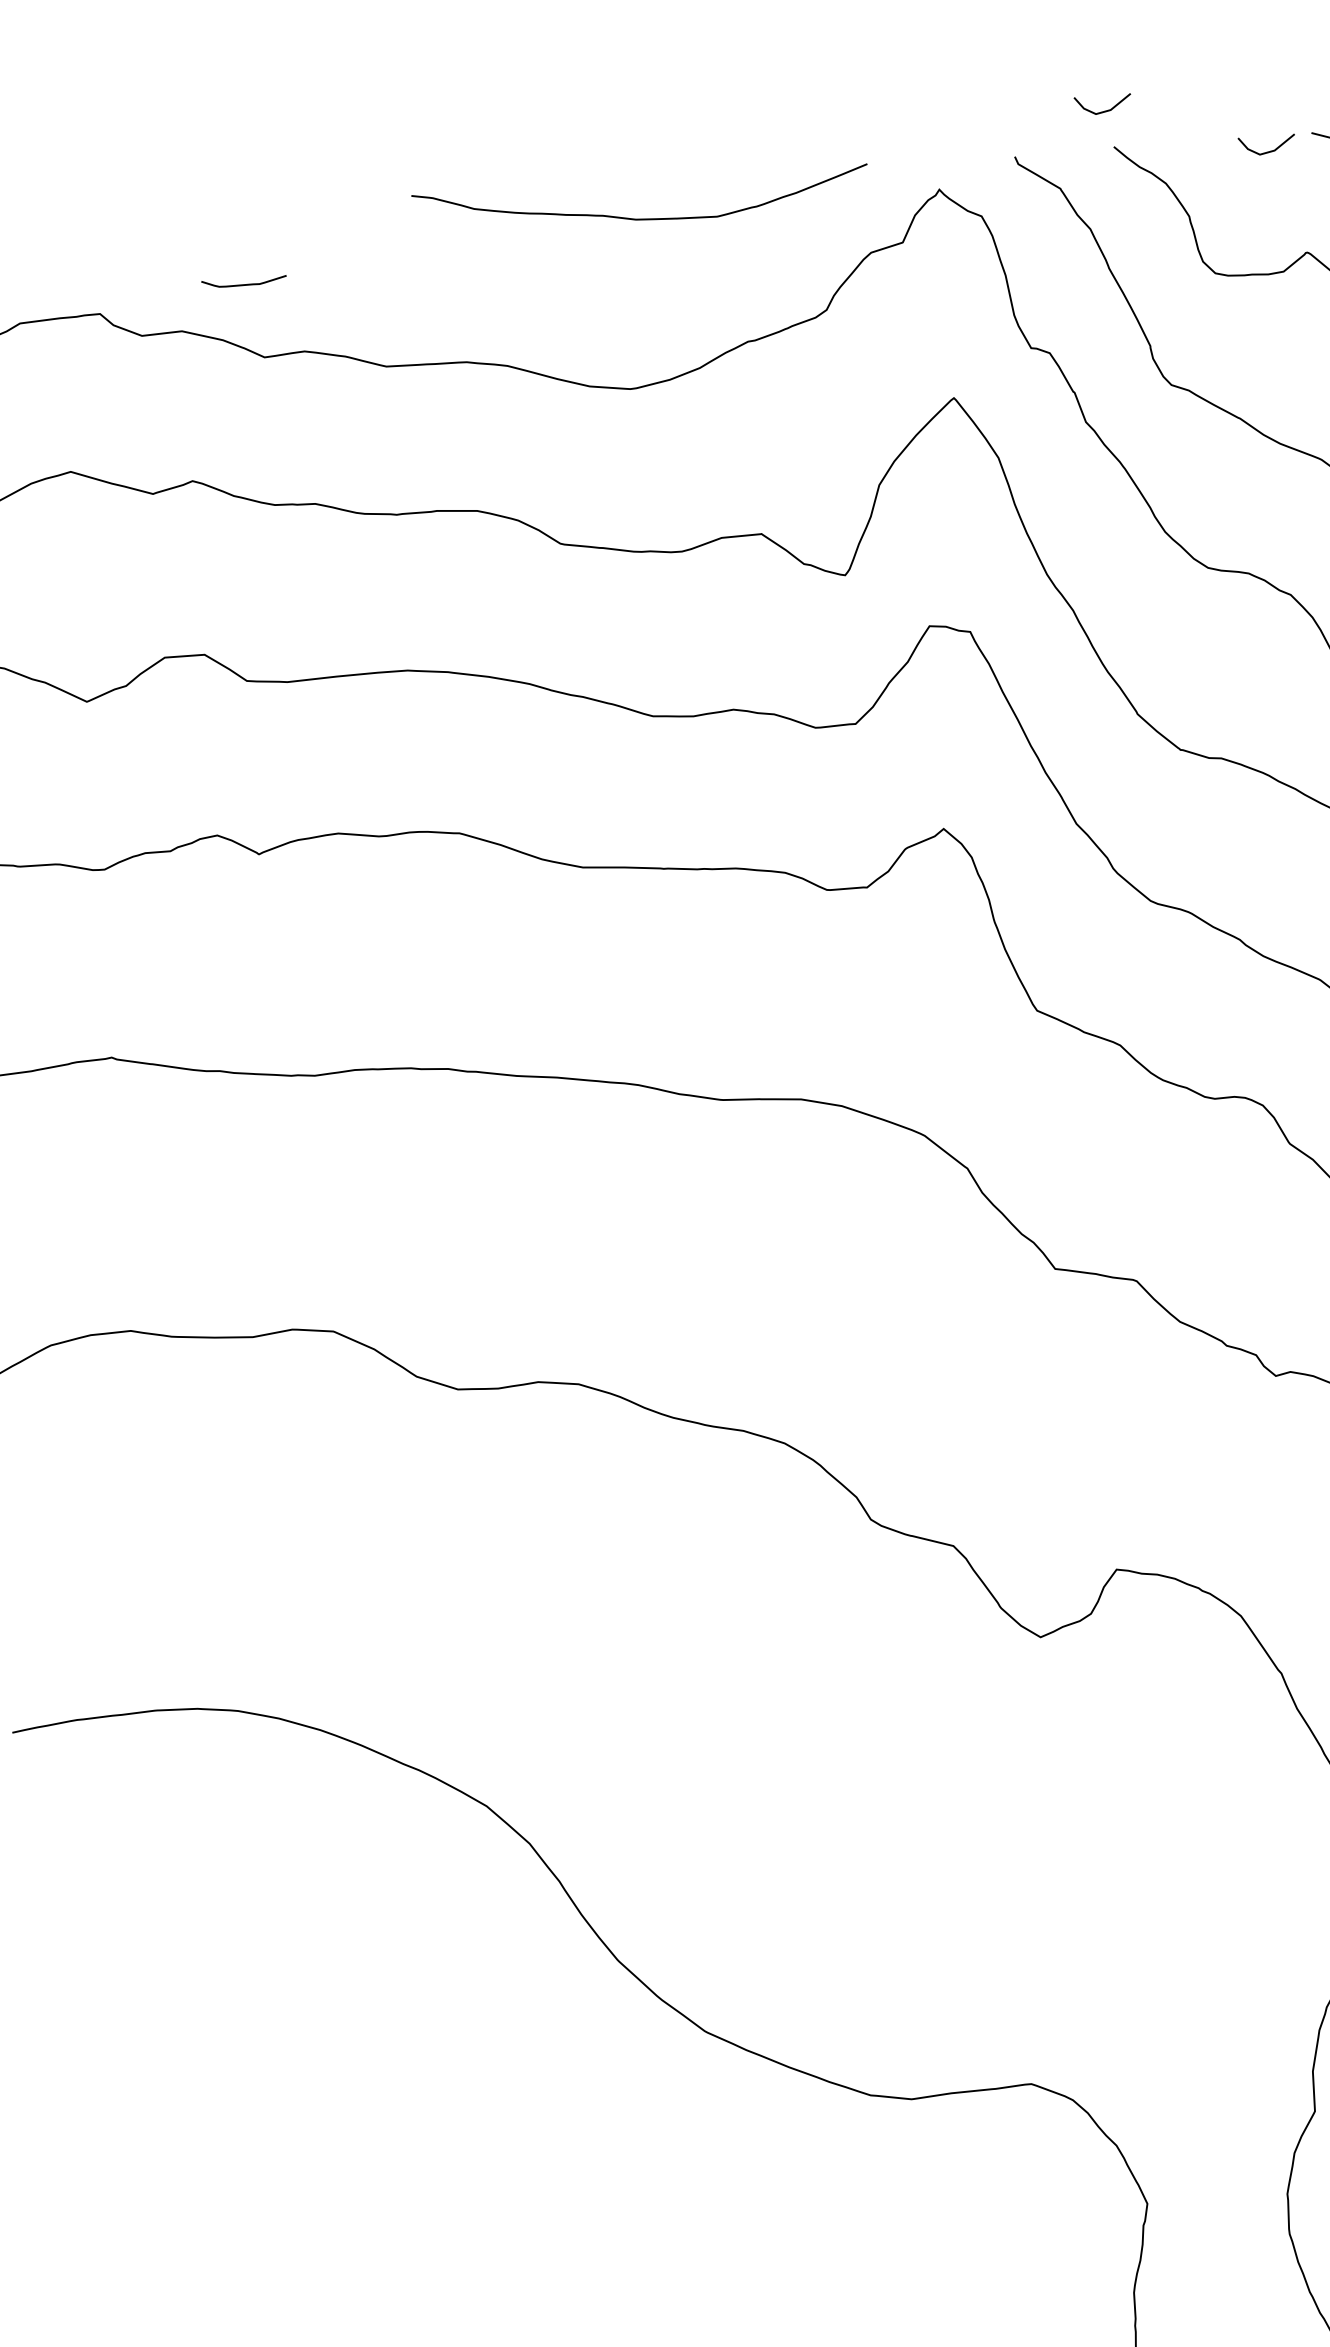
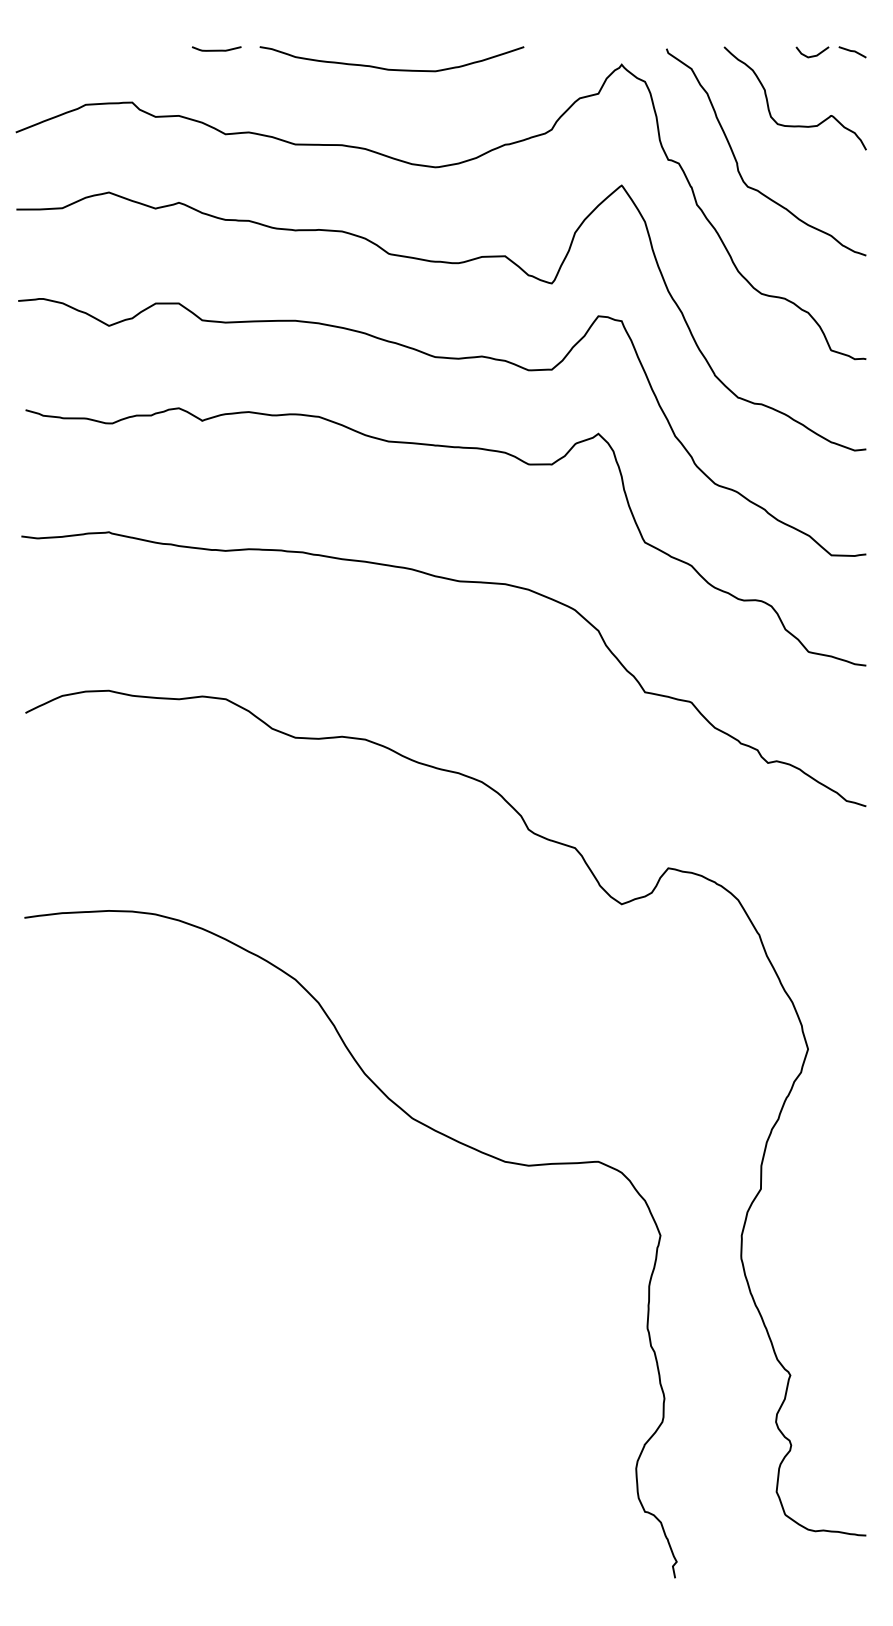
line: (1103, 110) -> (719, 25), removed
curve: (637, 217) -> (389, 68), moved
curve: (243, 283) -> (216, 49), moved

